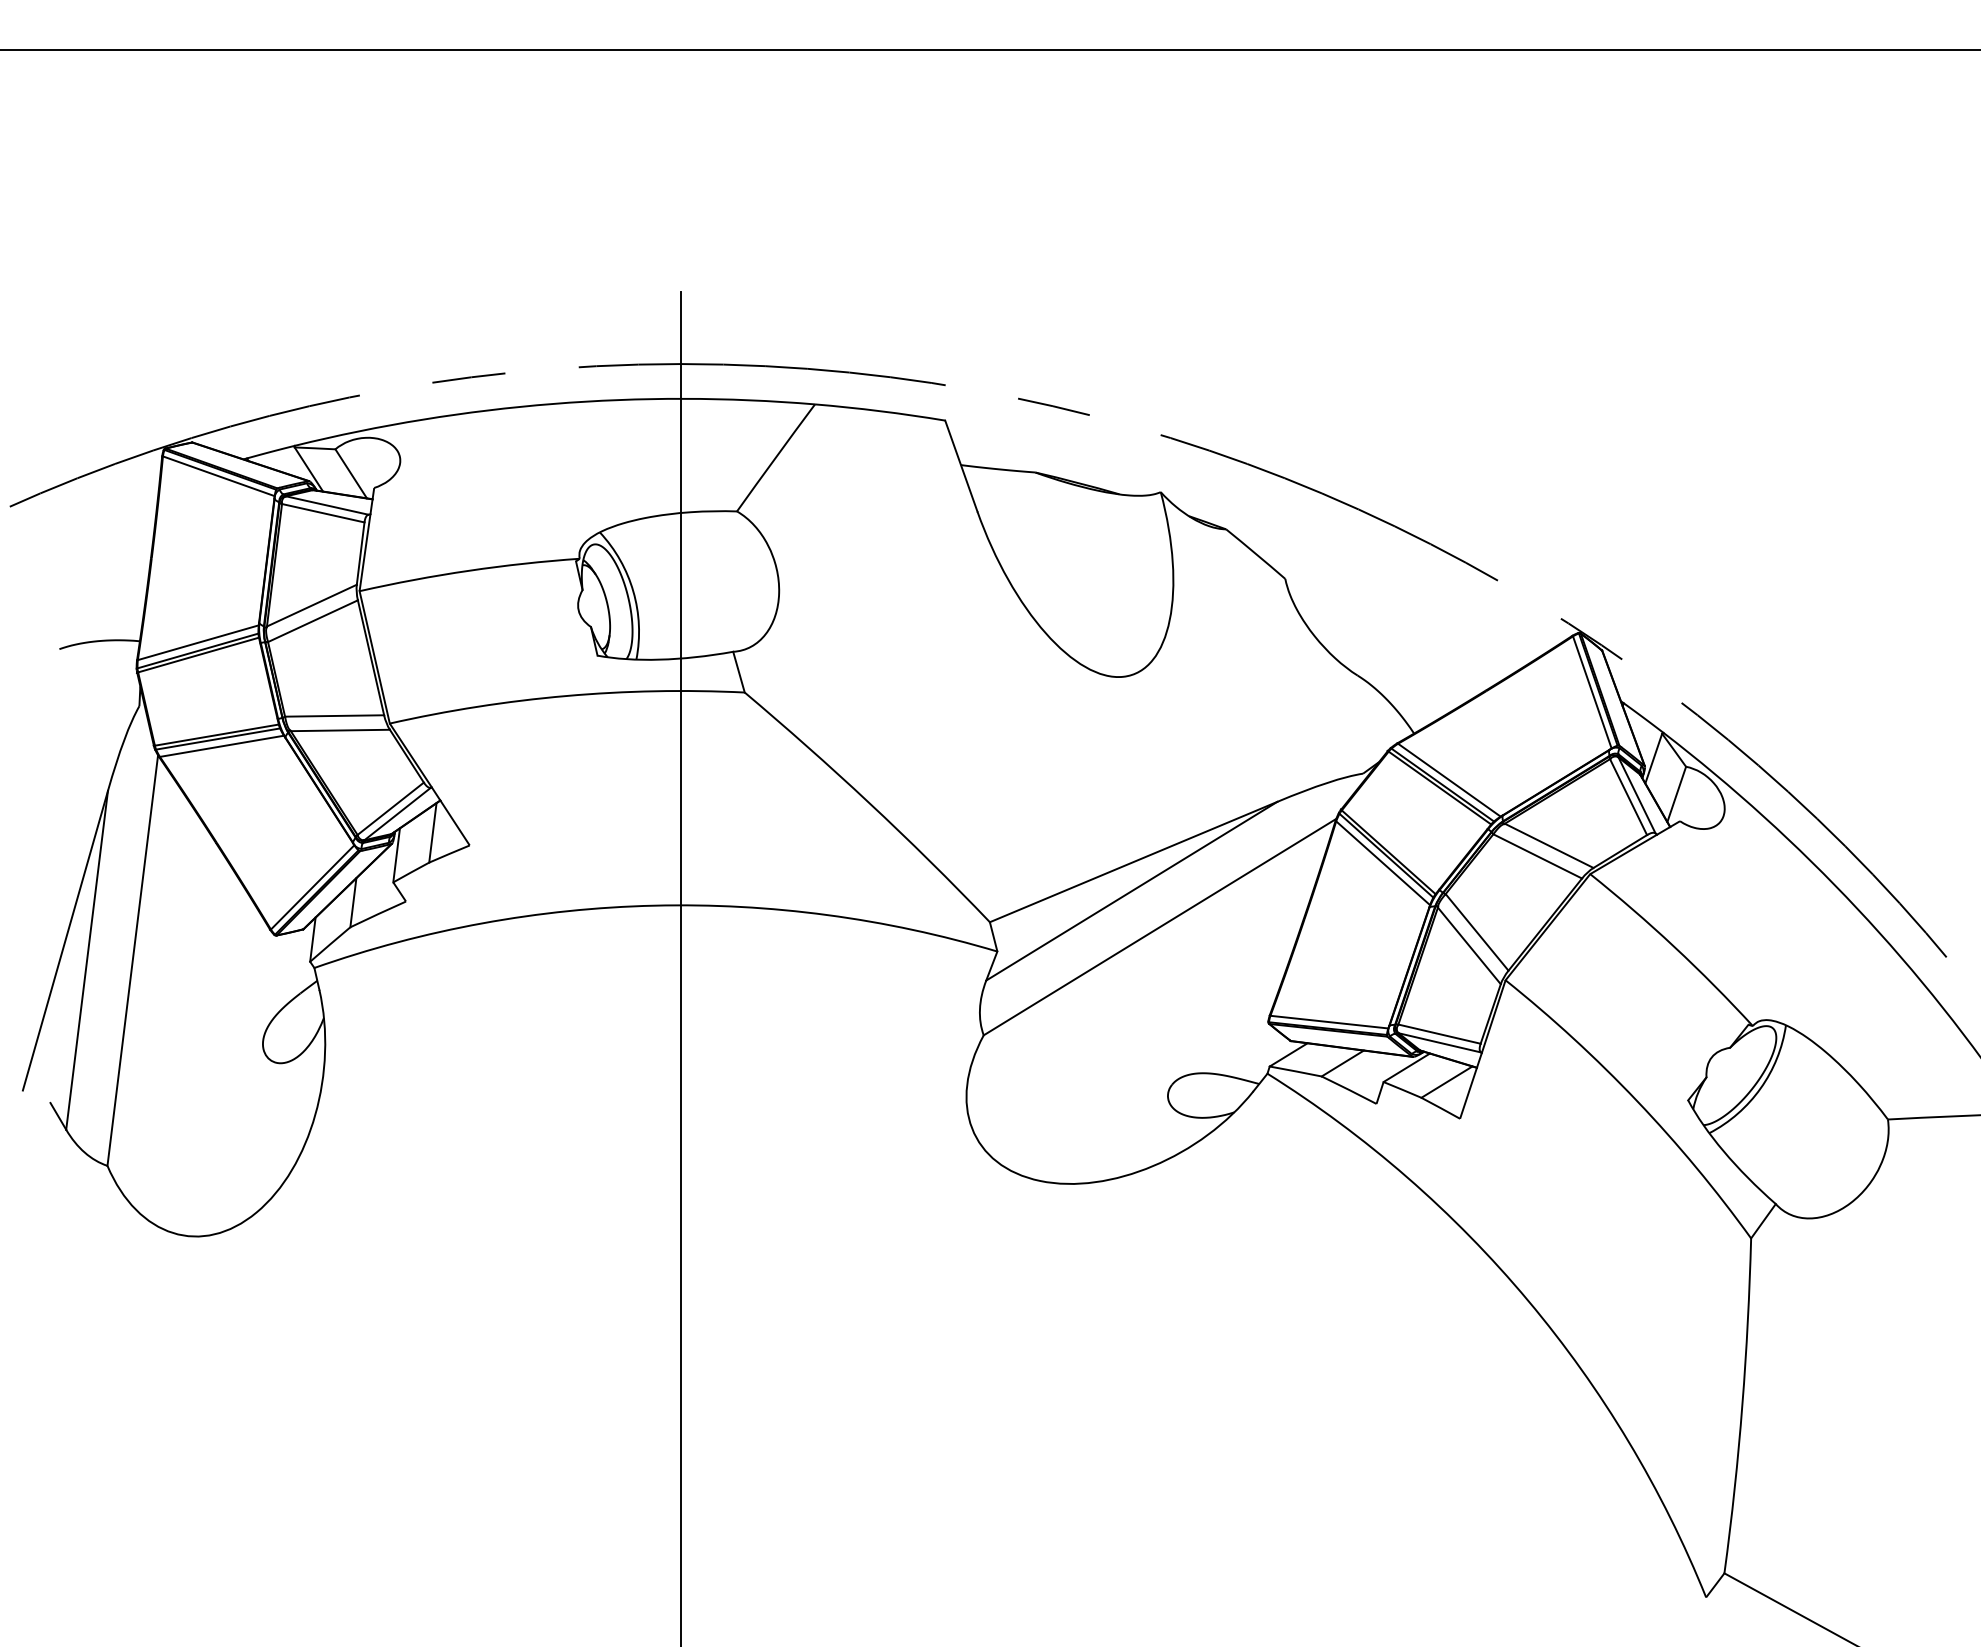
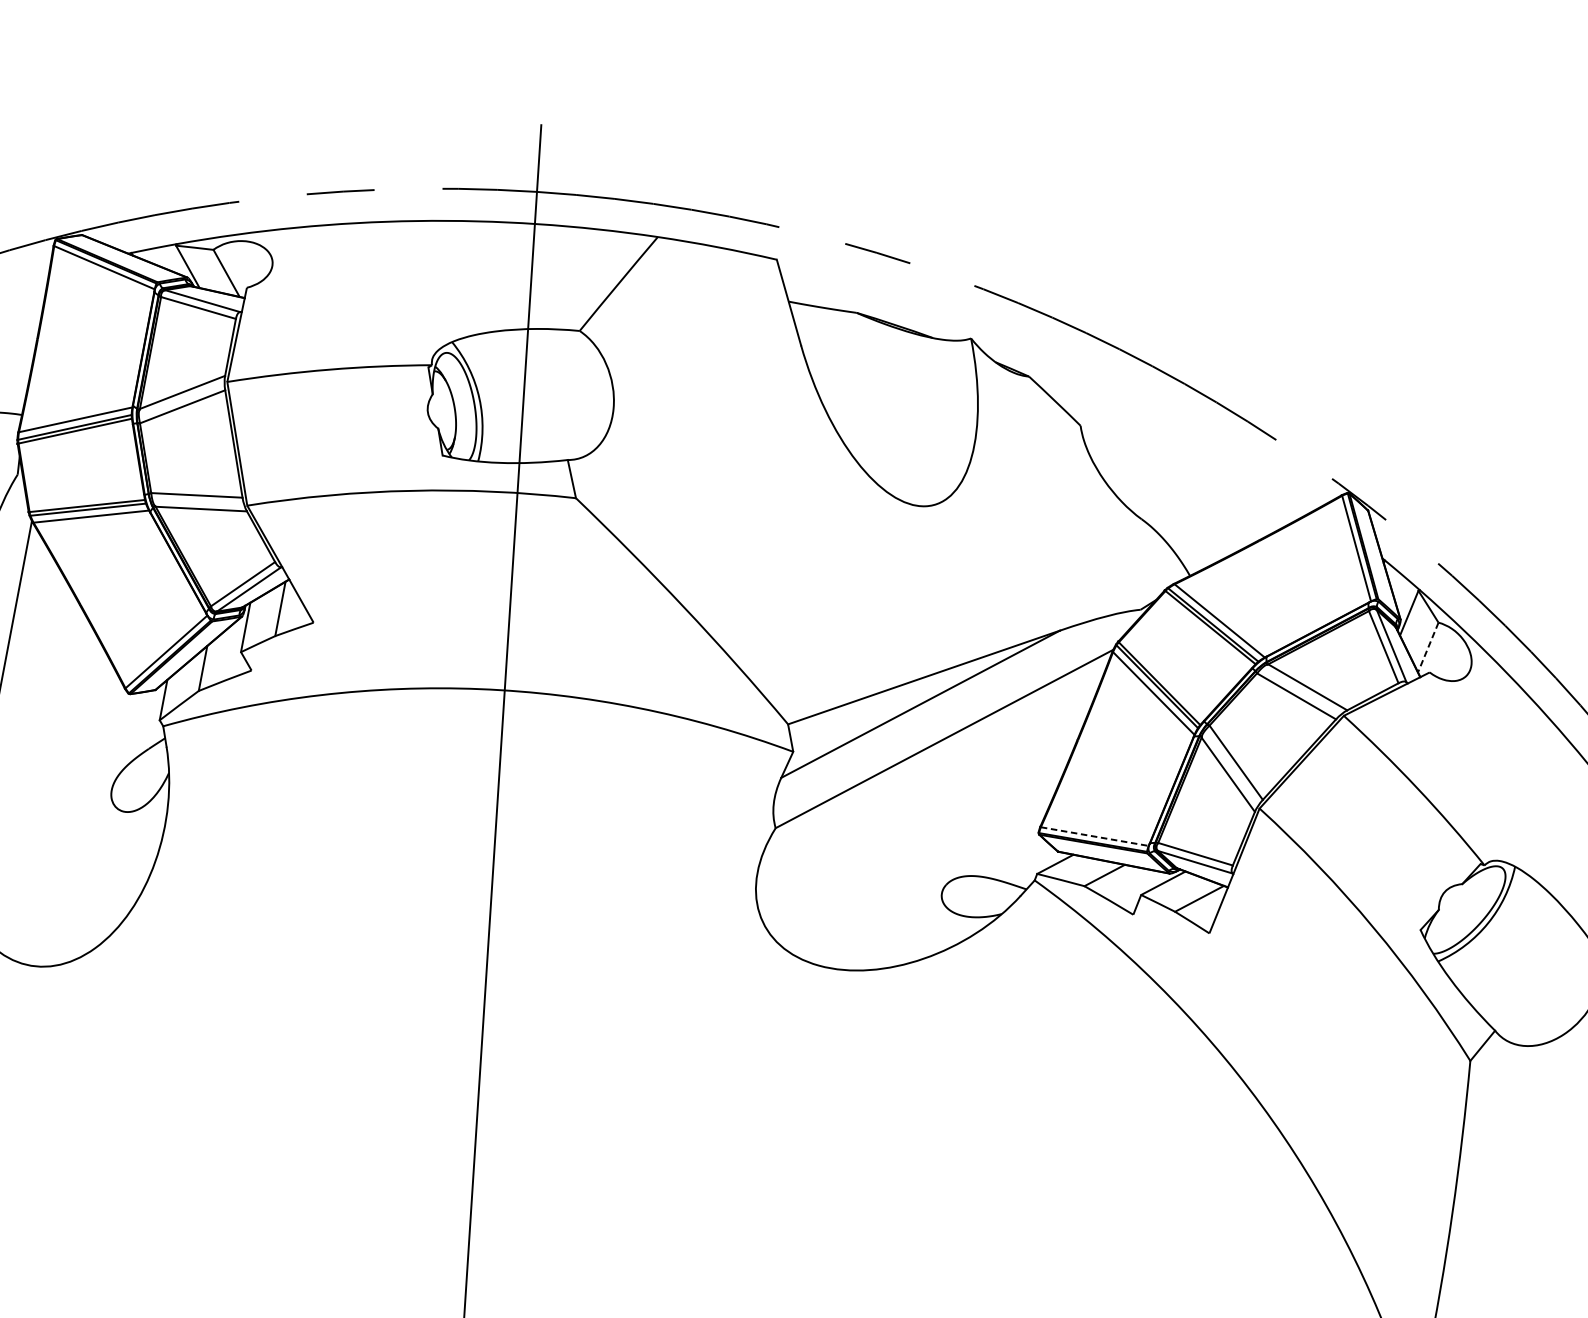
line: (1676, 794) -> (1428, 647), solid -> dashed
line: (1329, 1022) -> (1094, 836), solid -> dashed

